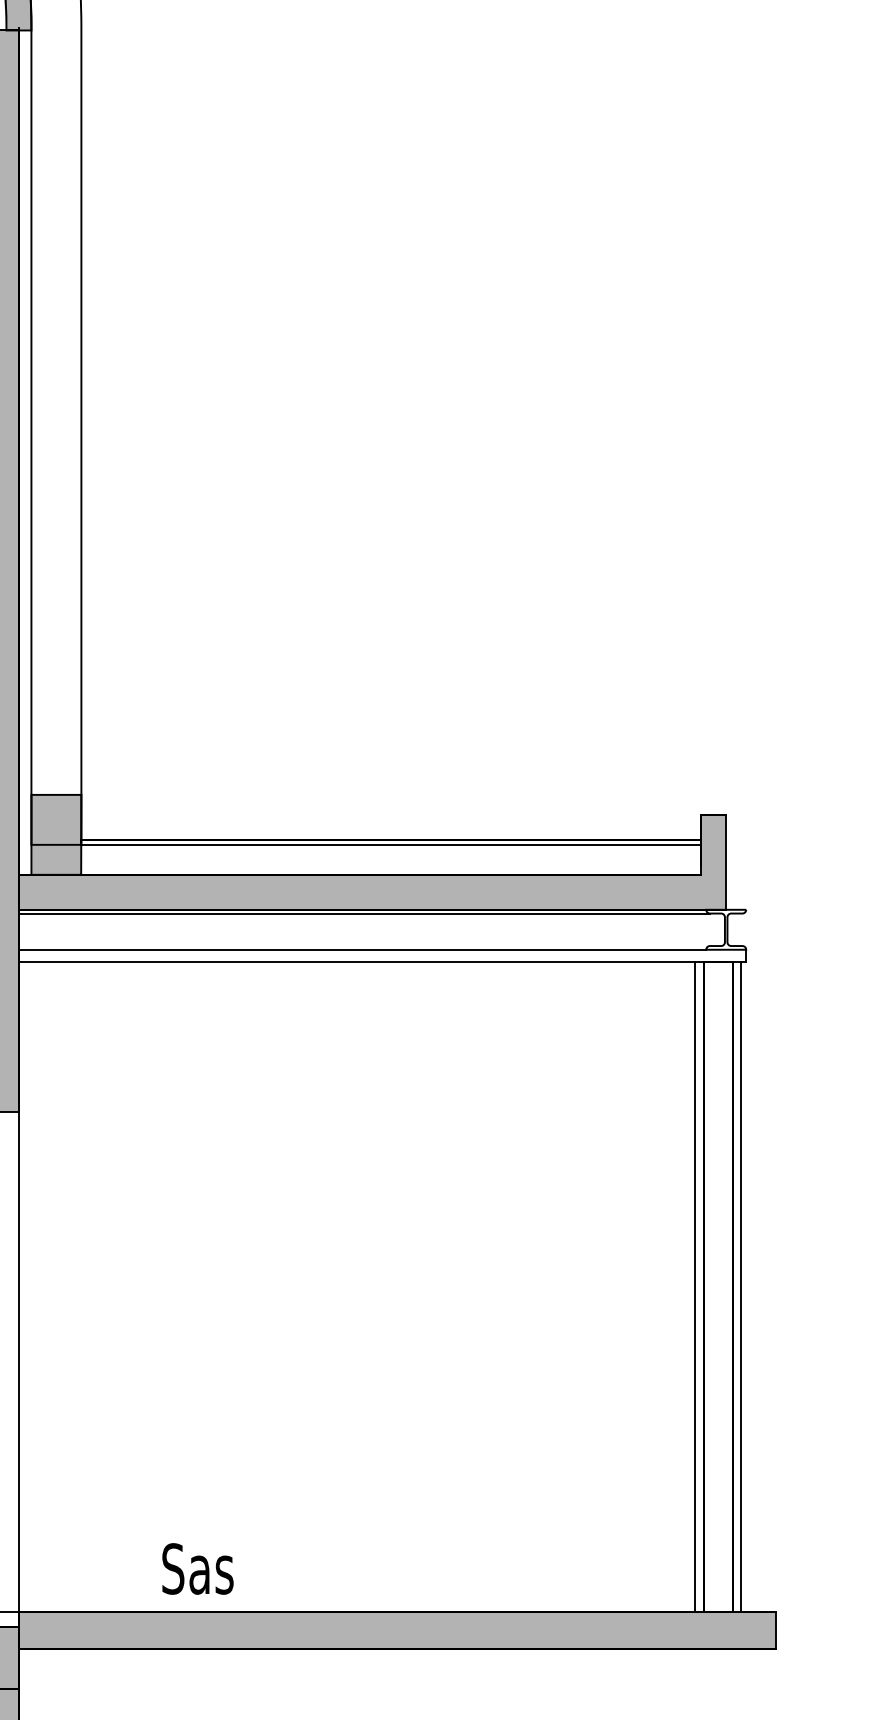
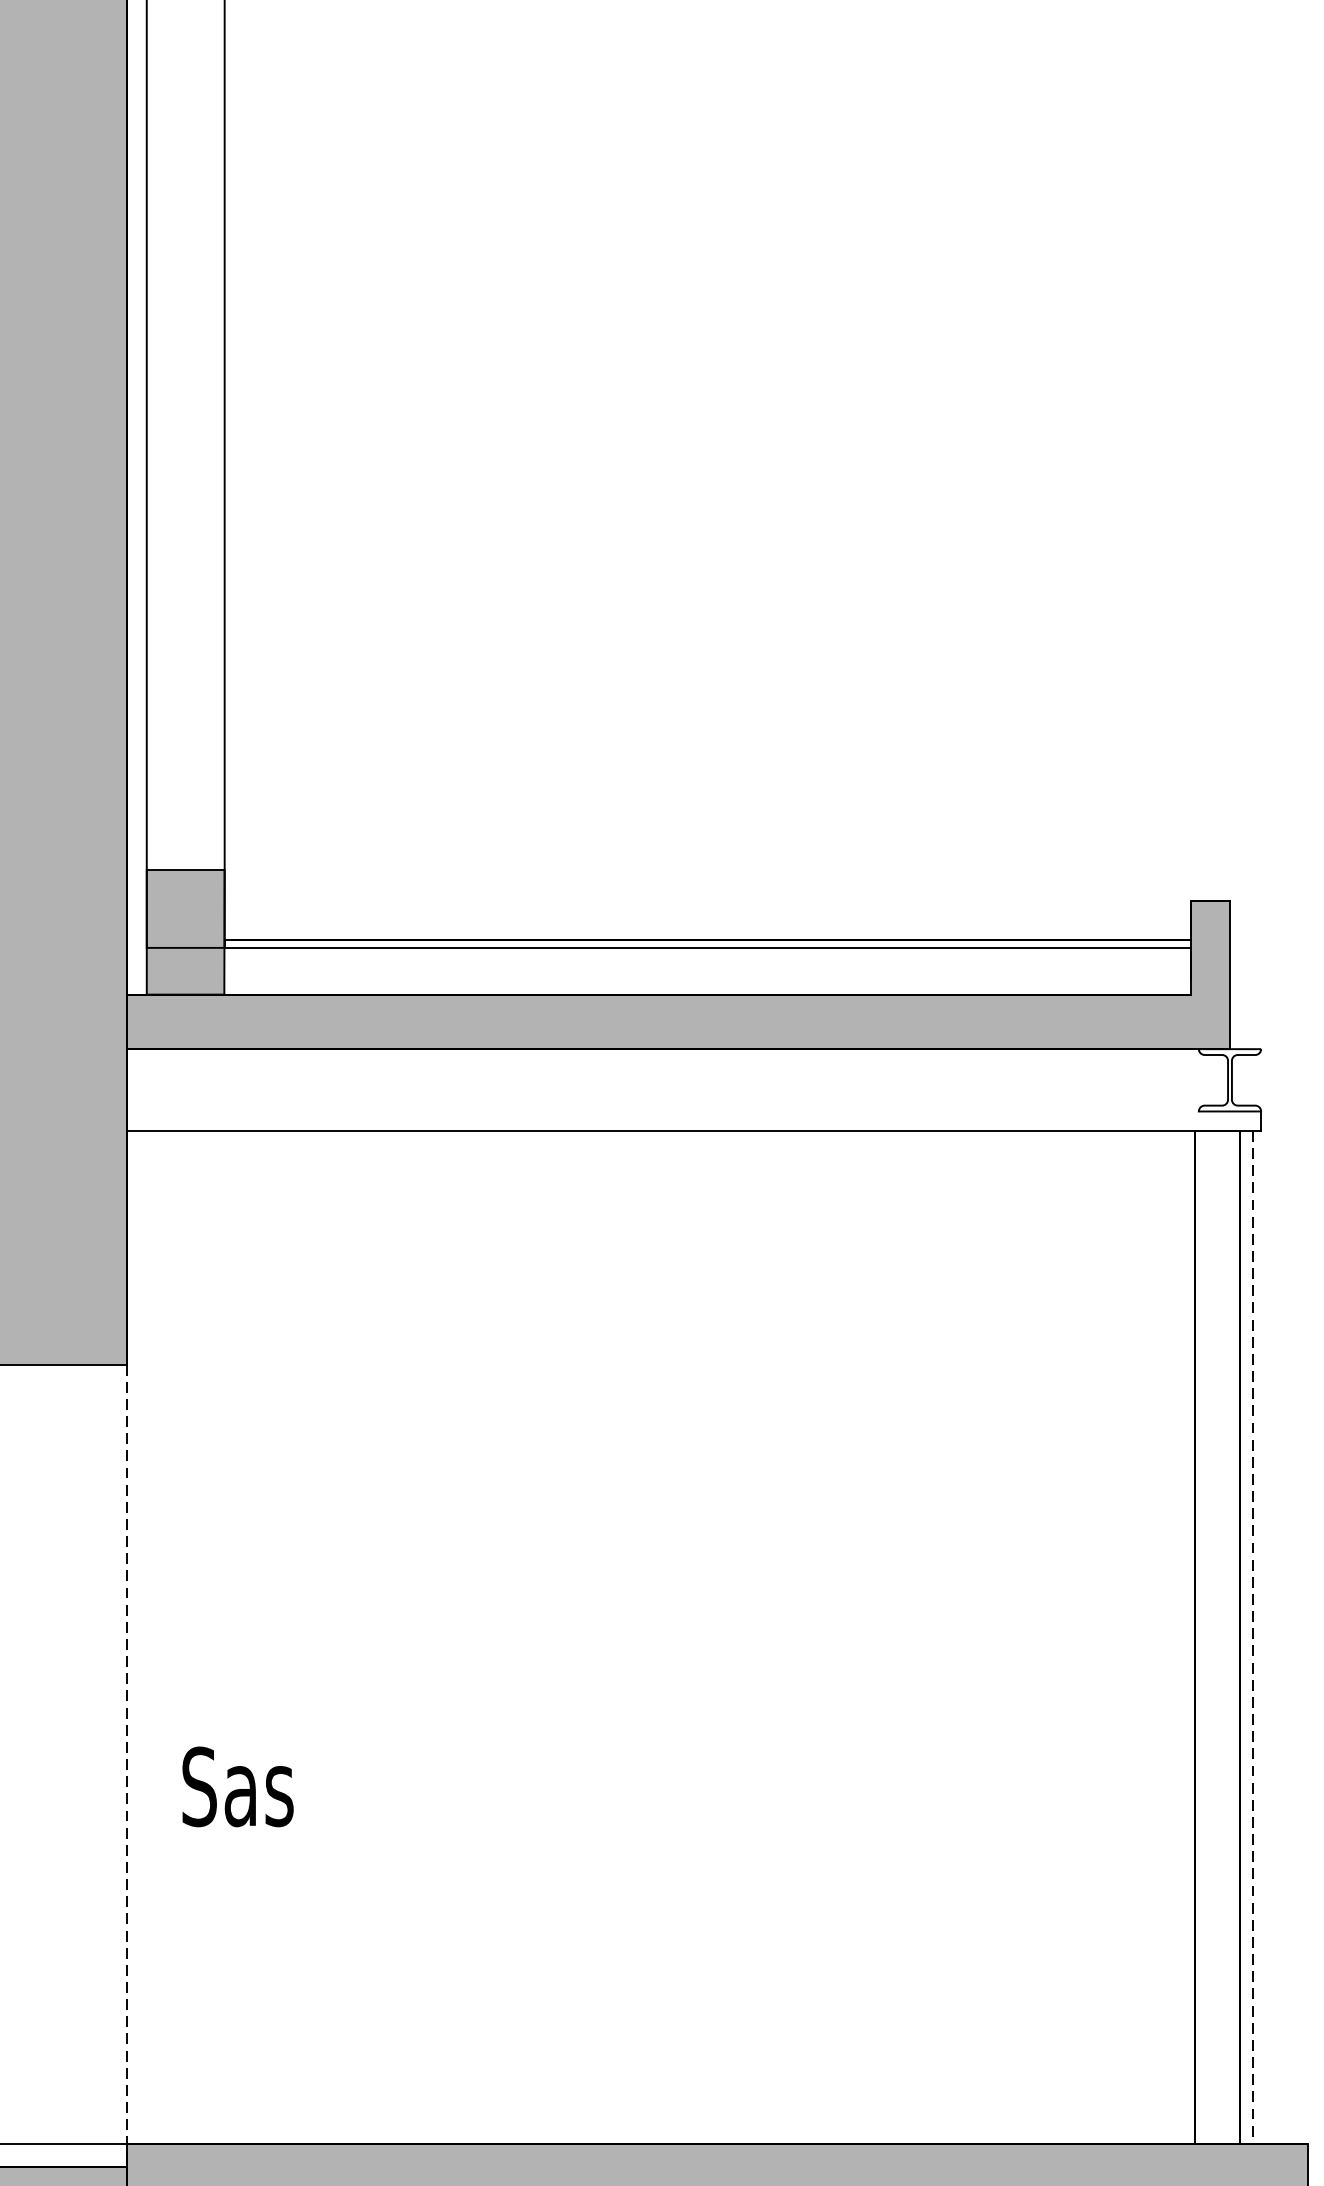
line: (363, 913) -> (664, 1054), removed
line: (362, 949) -> (662, 1111), removed
line: (695, 1286) -> (1182, 1636), removed
line: (740, 1287) -> (1252, 1638), solid -> dashed
line: (18, 1361) -> (126, 1753), solid -> dashed
text: (197, 1568) -> (237, 1786), moved

